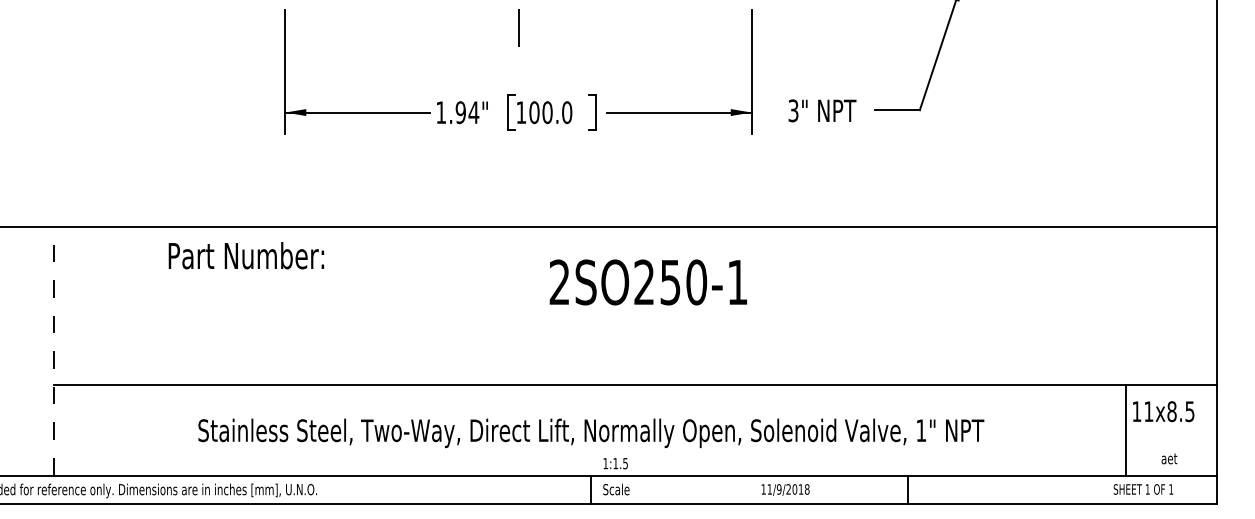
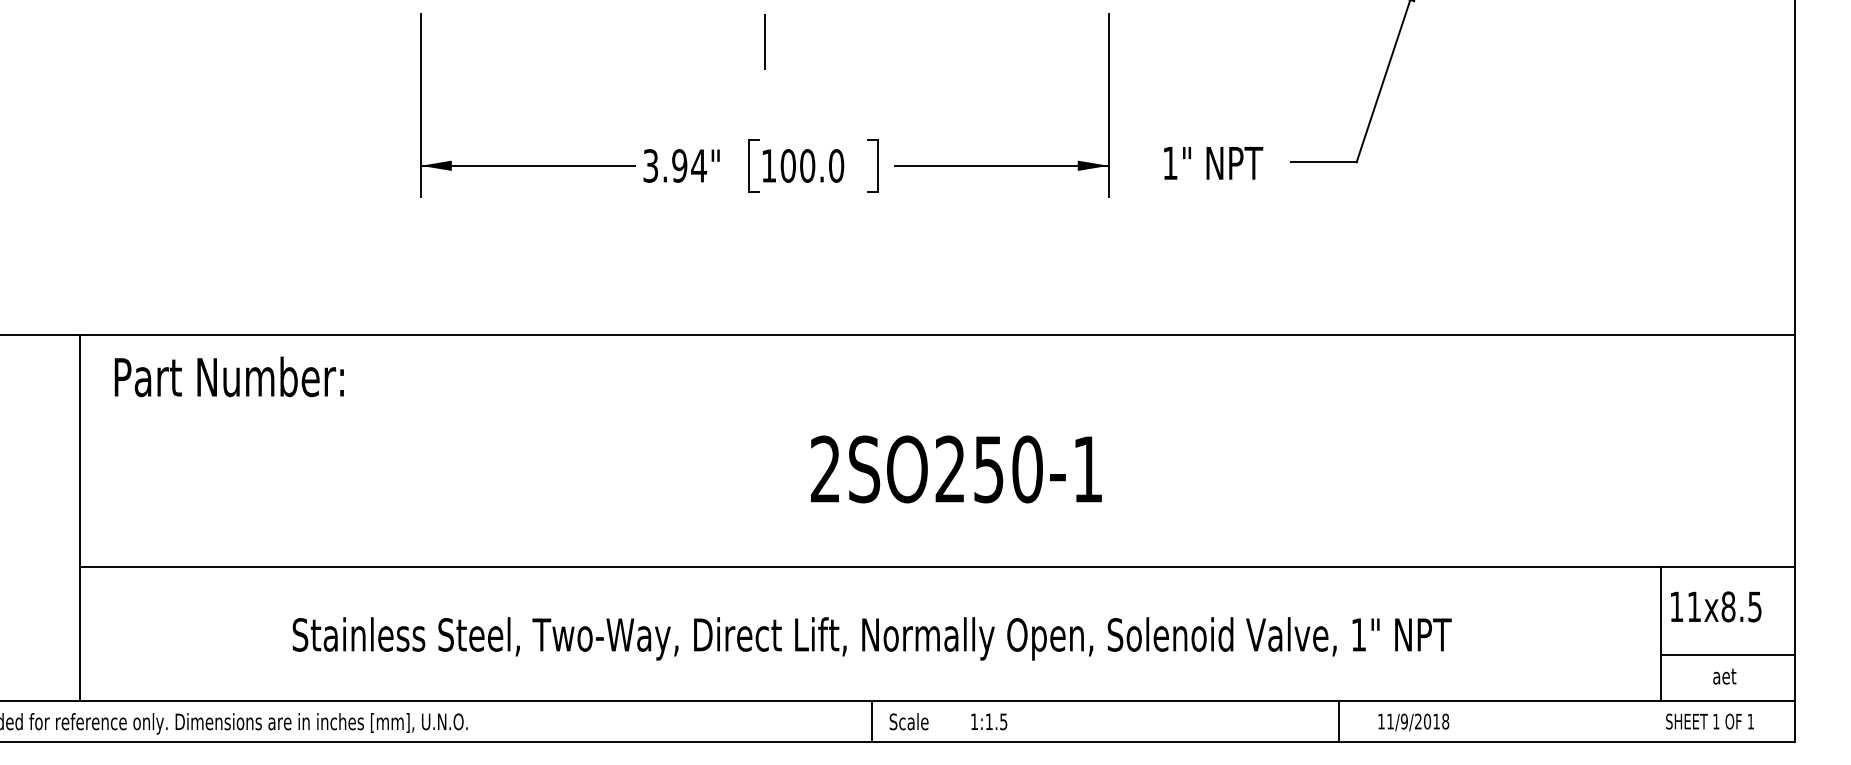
text: (793, 110) -> (1170, 162), 3" -> 1"
text: (441, 112) -> (651, 165), 1.94" -> 3.94"
text: (246, 255) -> (229, 376), moved
text: (648, 282) -> (956, 469), moved
line: (54, 351) -> (80, 518), dashed -> solid
line: (1171, 444) -> (1727, 655), added
text: (615, 463) -> (988, 721), moved
text: (785, 489) -> (1413, 721), moved
text: (1143, 489) -> (1710, 721), moved

